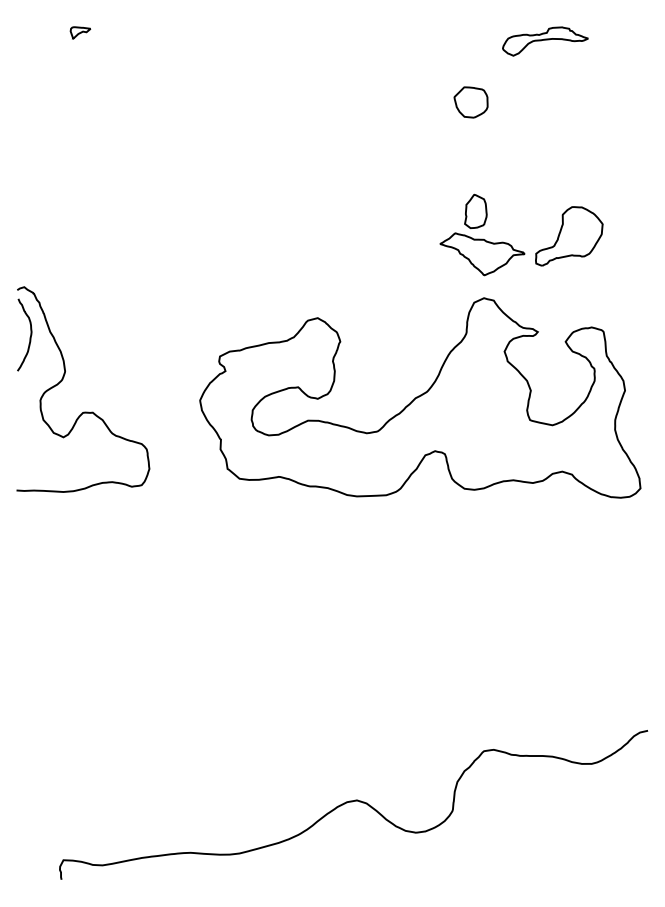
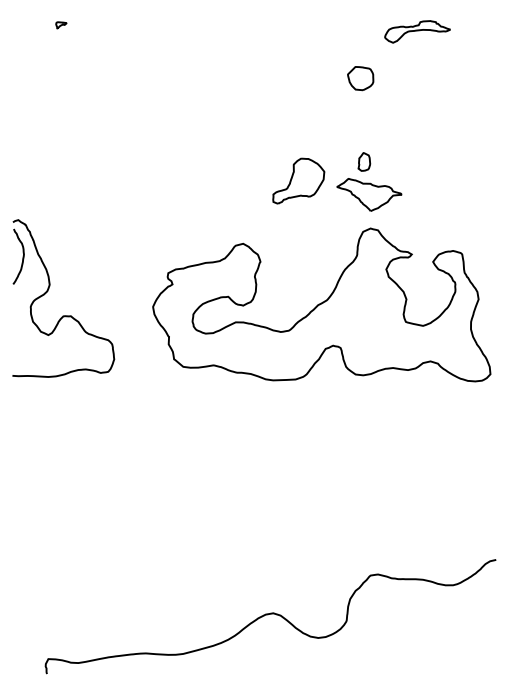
part: (80, 32) -> (61, 24), size x0.7
part: (475, 210) -> (364, 161), size x0.7
part: (569, 236) -> (298, 181), moved

